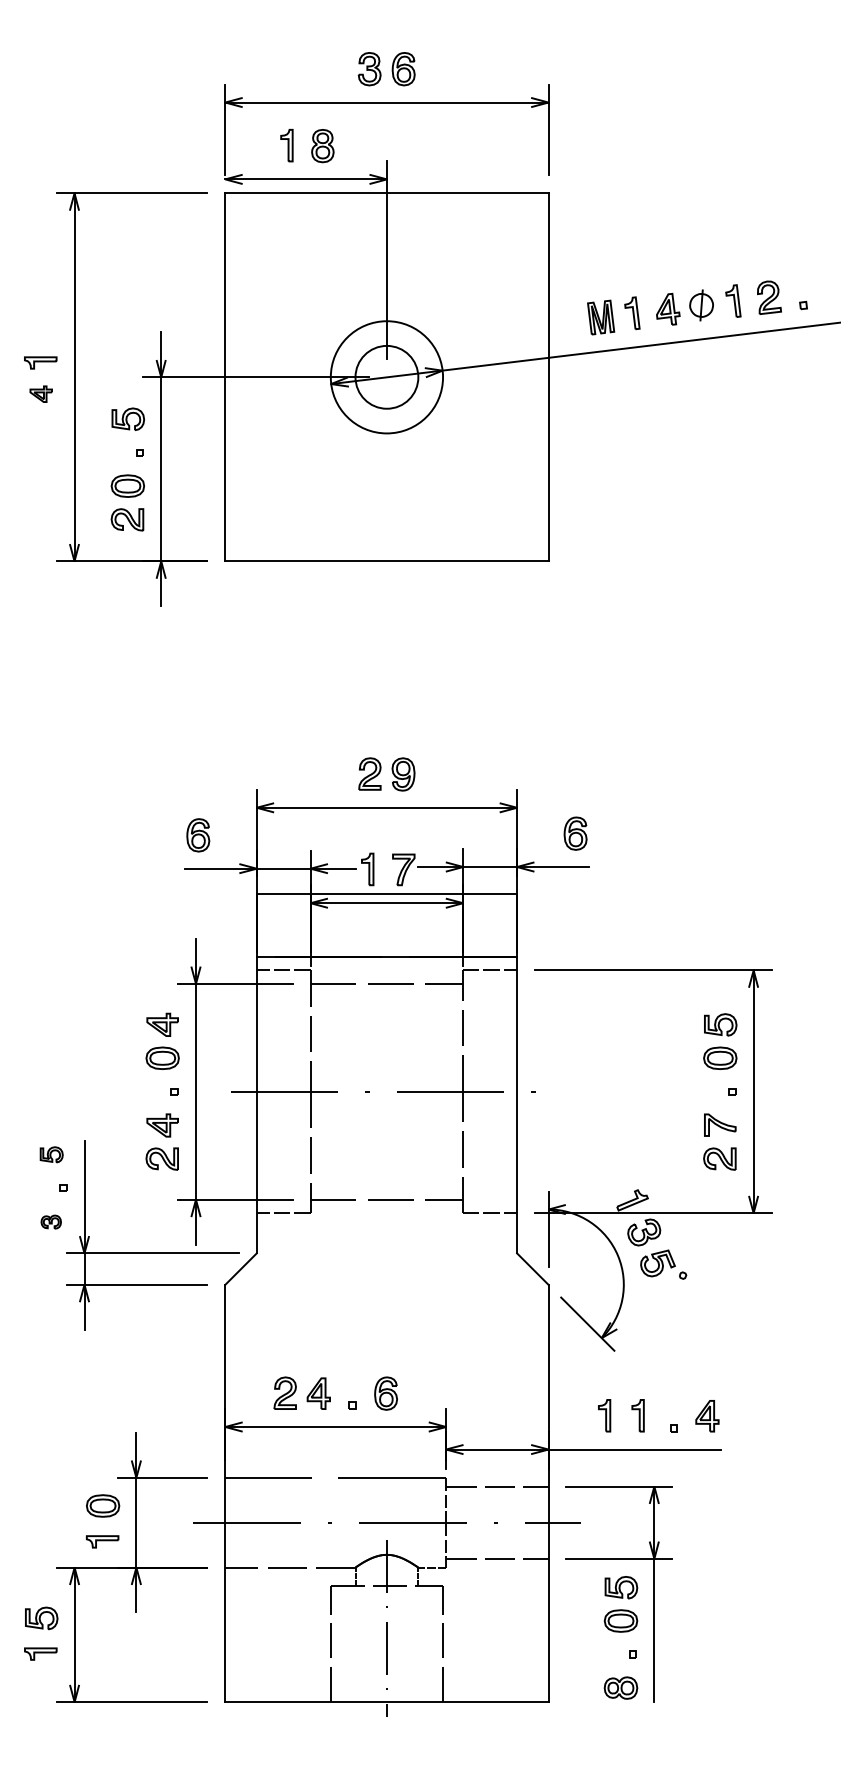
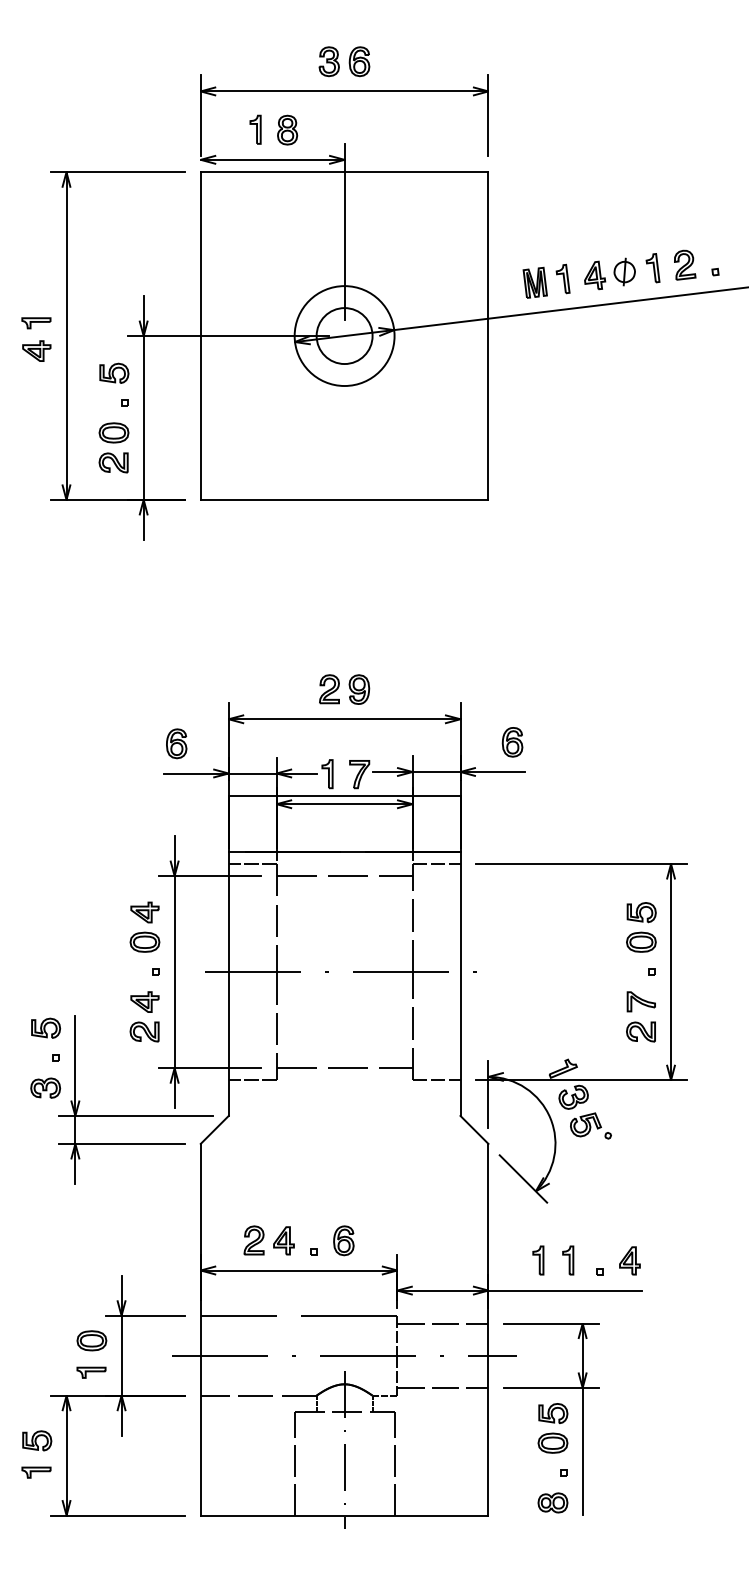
part: (40, 393) -> (36, 350), size x1.43
part: (52, 1154) -> (46, 1027), size x1.43
part: (50, 1221) -> (45, 1087), size x1.67

